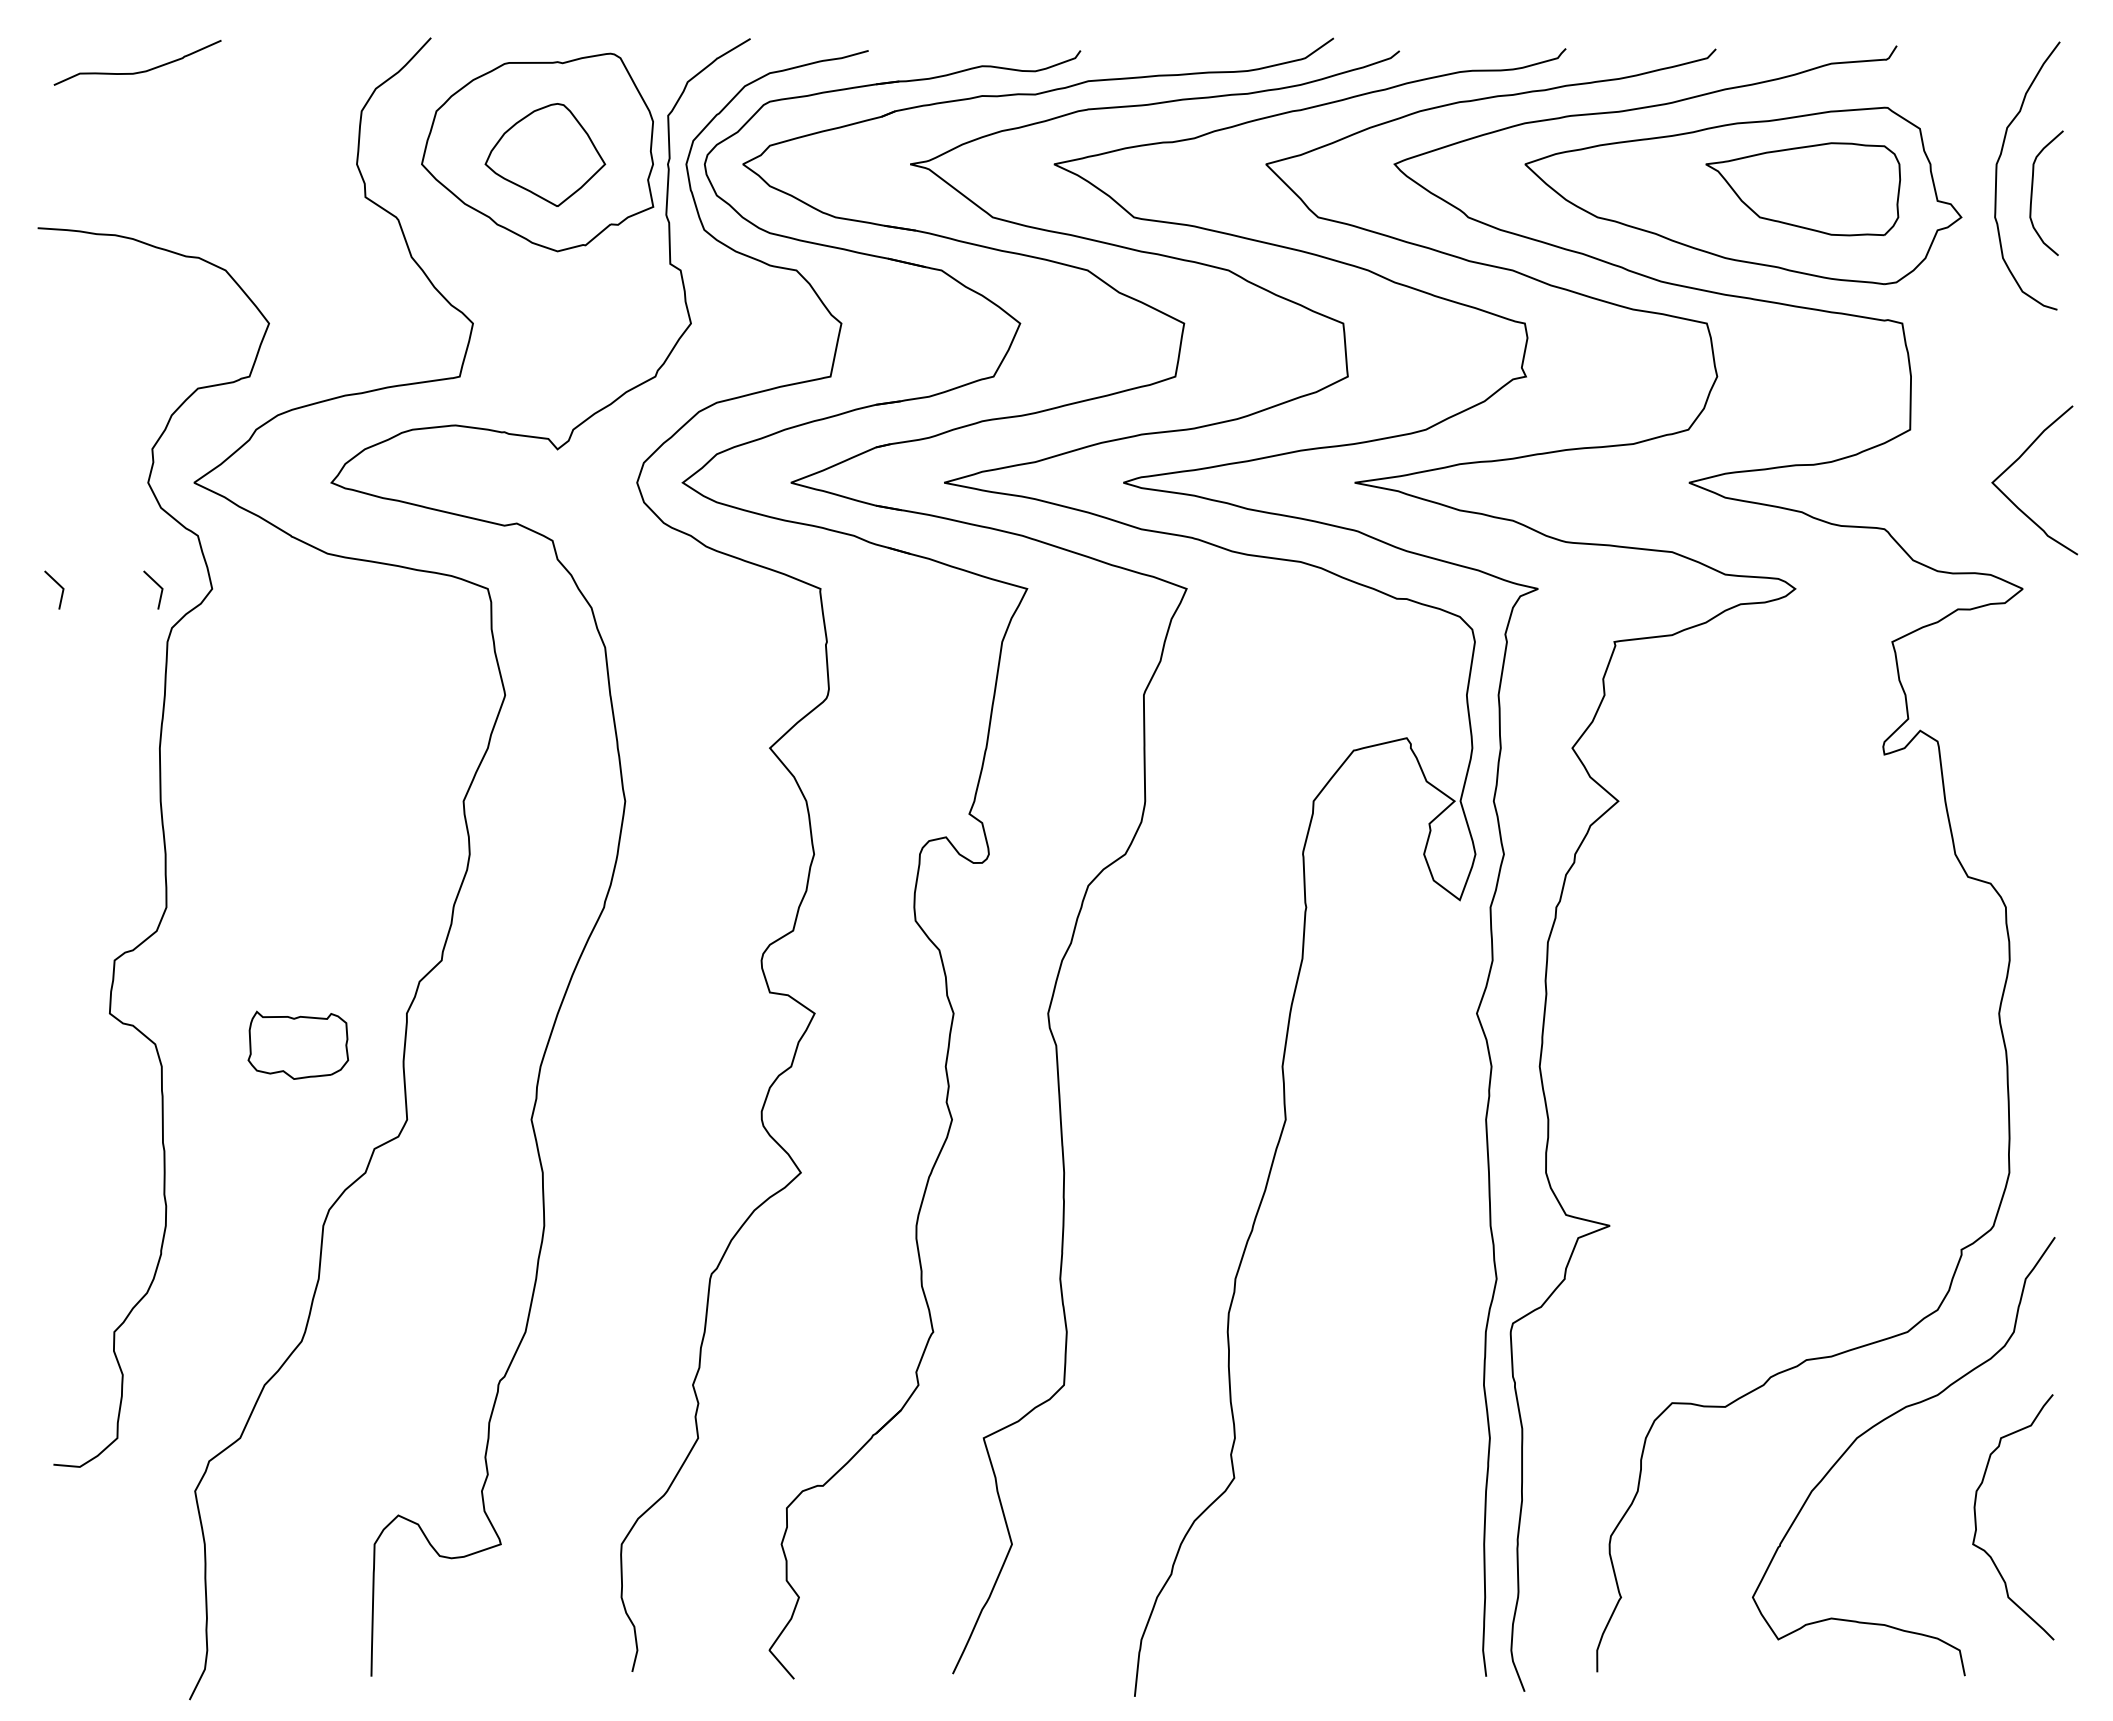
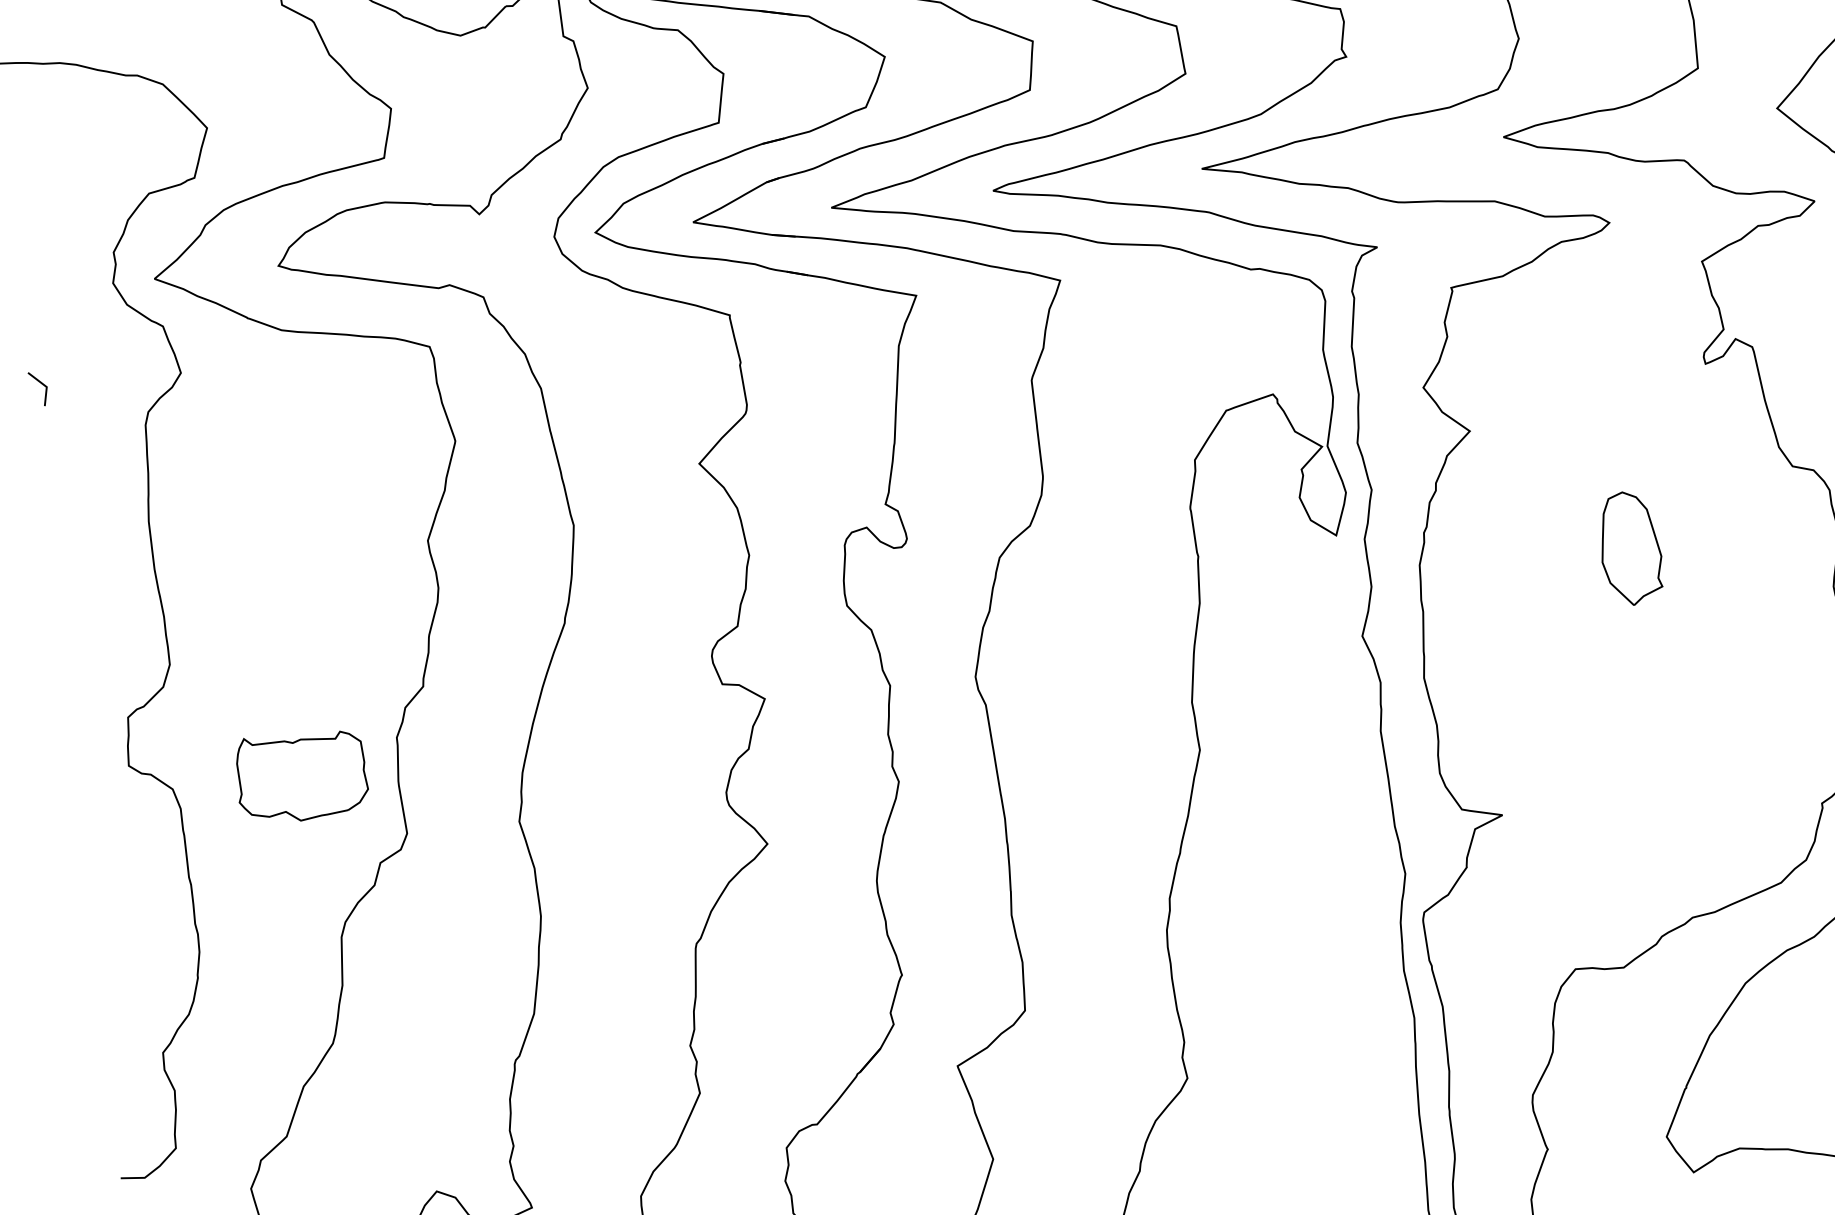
line: (157, 585) -> (131, 375), removed
part: (1780, 948) -> (1630, 548), added
part: (298, 1045) -> (302, 776), size x1.43

